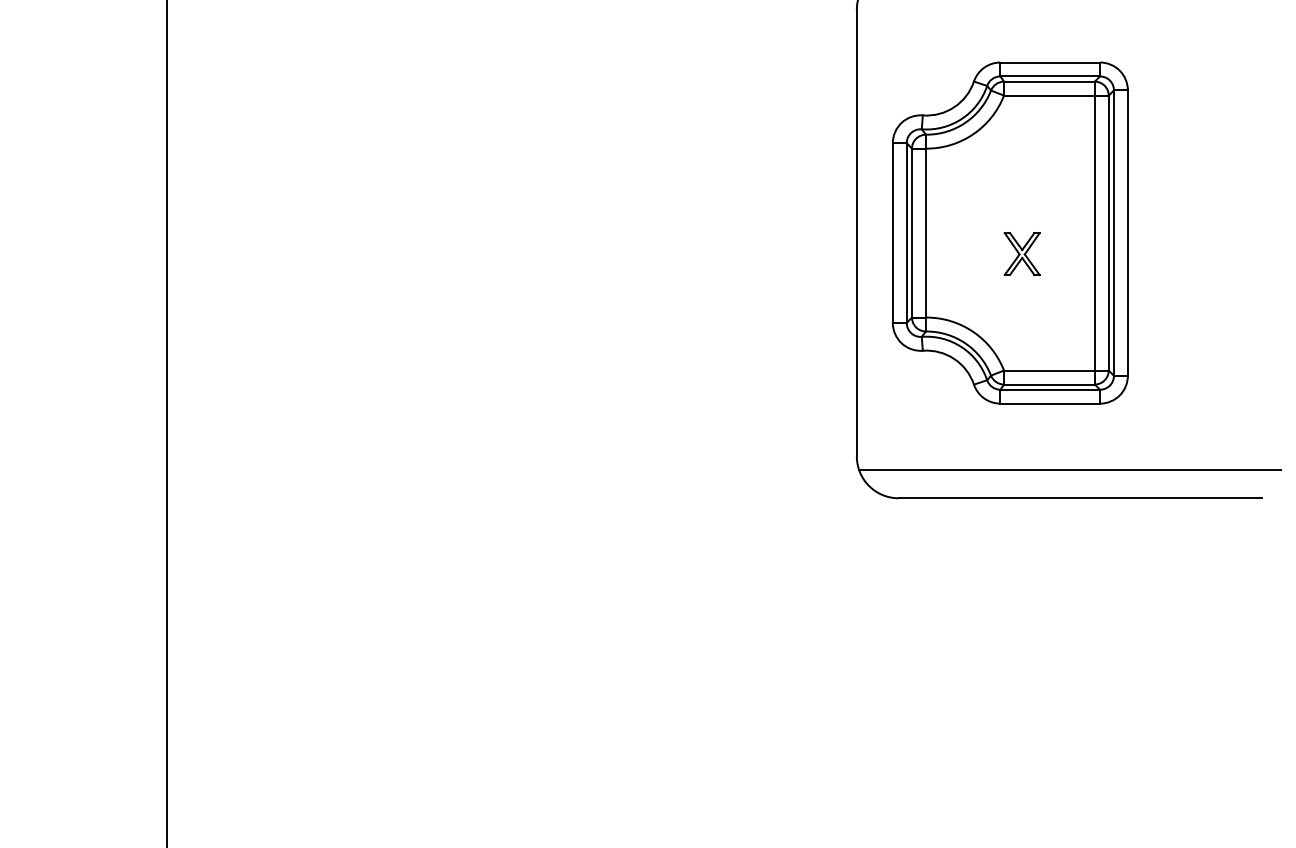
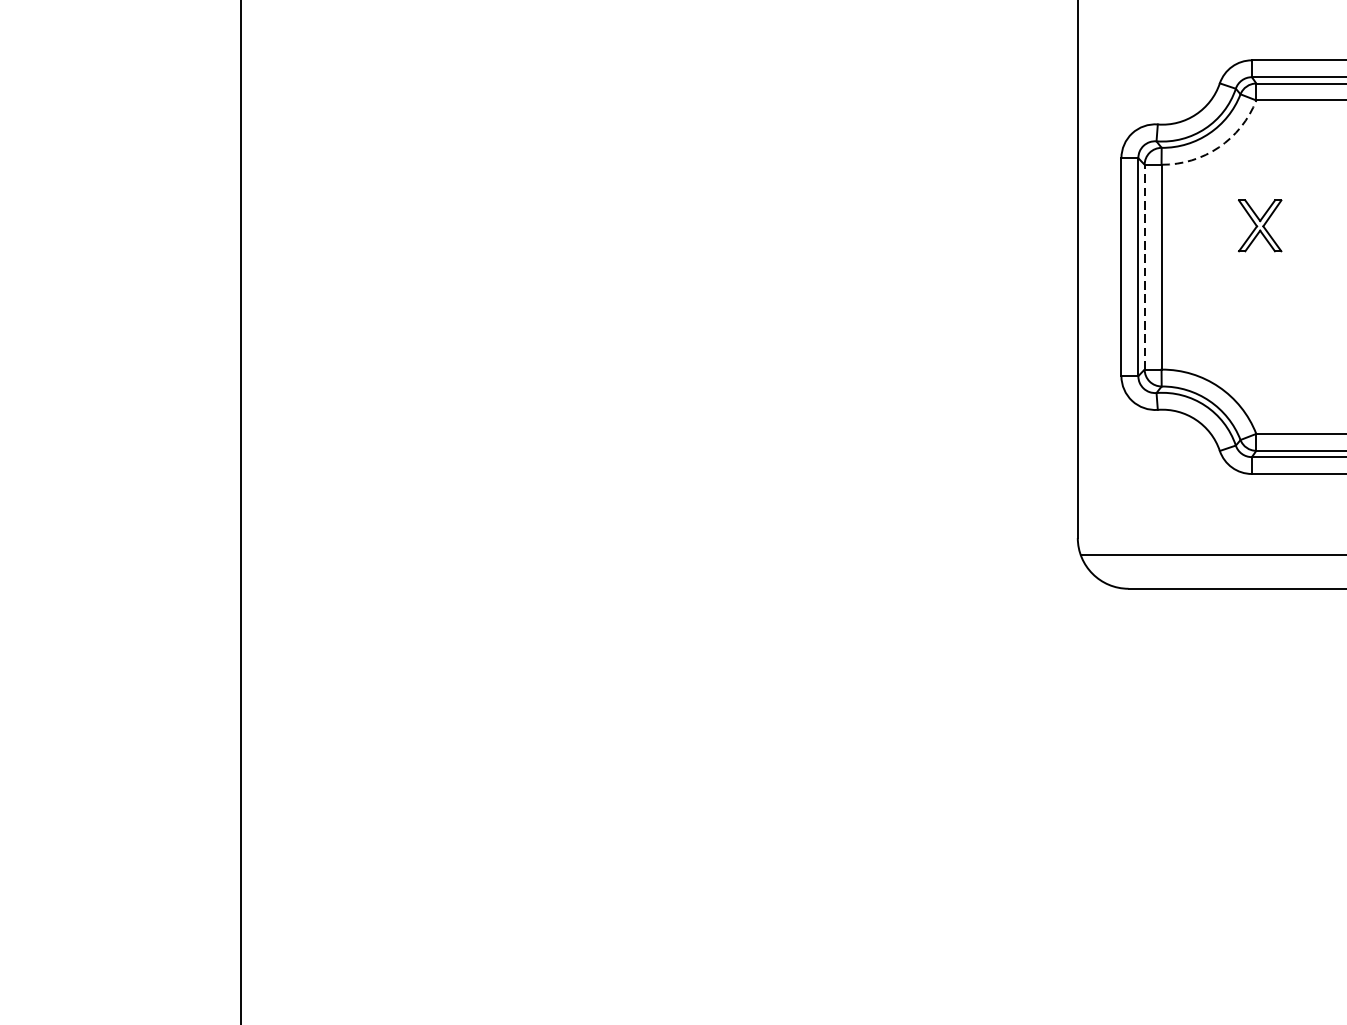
arc: (973, 134) -> (1219, 147), solid -> dashed
line: (911, 232) -> (1144, 266), solid -> dashed
part: (1021, 253) -> (1259, 225), moved

